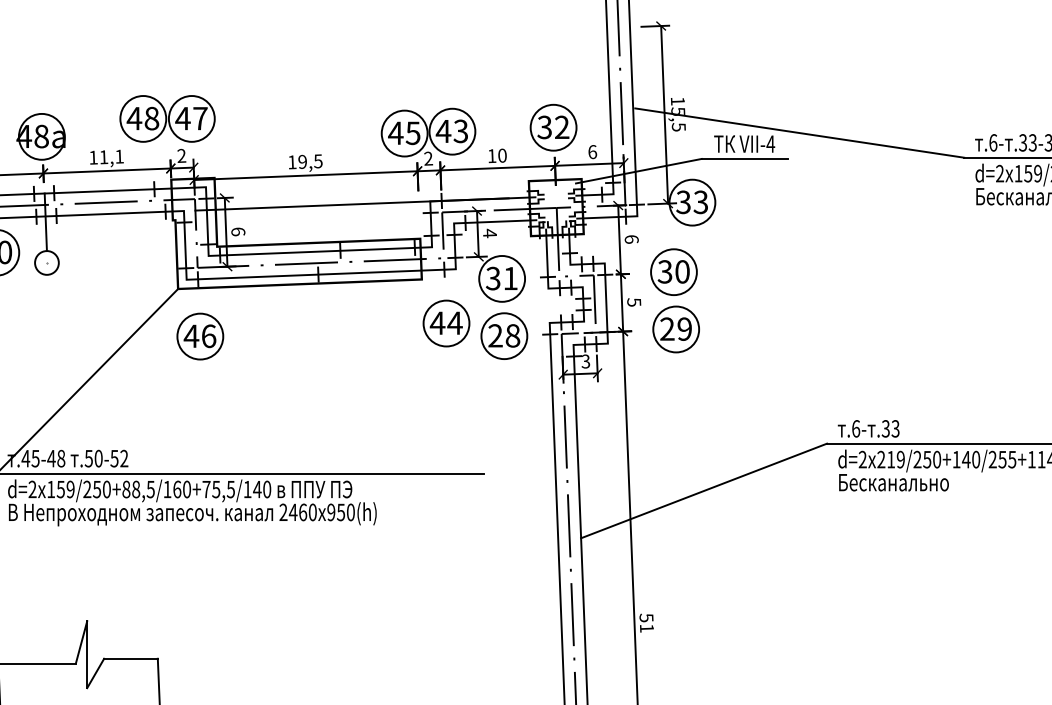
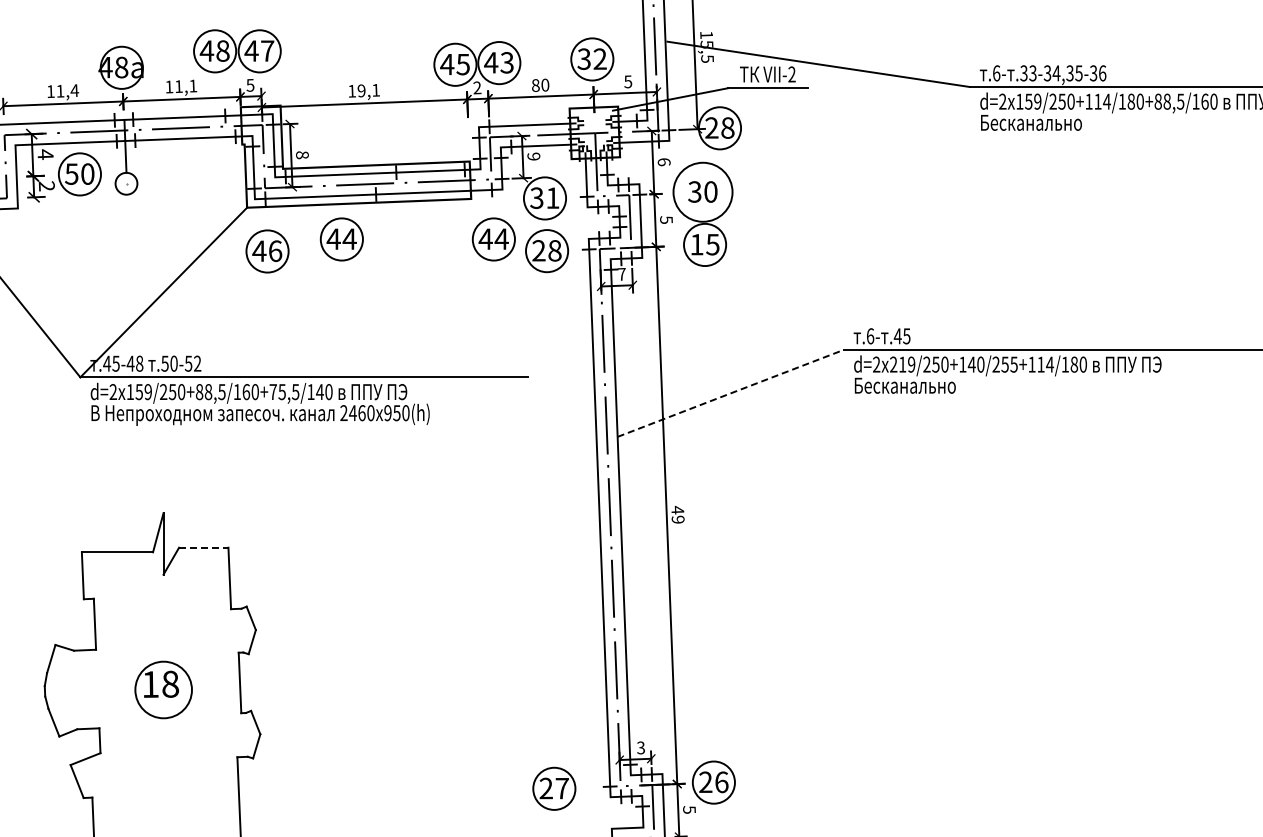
text: (771, 144) -> (792, 74), VII-4 -> VII-2
text: (592, 151) -> (628, 81), 6 -> 5
text: (181, 154) -> (250, 84), 2 -> 5
text: (491, 156) -> (535, 85), 10 -> 80
text: (317, 161) -> (375, 90), 19,5 -> 19,1
text: (691, 201) -> (719, 127), 33 -> 28
line: (352, 203) -> (407, 129), removed
text: (238, 232) -> (302, 155), 6 -> 8
text: (489, 233) -> (533, 156), 4 -> 9
circle: (673, 272) -> (702, 192), size x1.4
part: (280, 323) -> (341, 239), added
text: (675, 328) -> (704, 244), 29 -> 15
text: (585, 361) -> (621, 274), 3 -> 7
text: (889, 429) -> (901, 336), .33 -> .45
line: (704, 491) -> (731, 393), solid -> dashed
text: (646, 622) -> (677, 514), 51 -> 49
line: (130, 658) -> (203, 547), solid -> dashed

